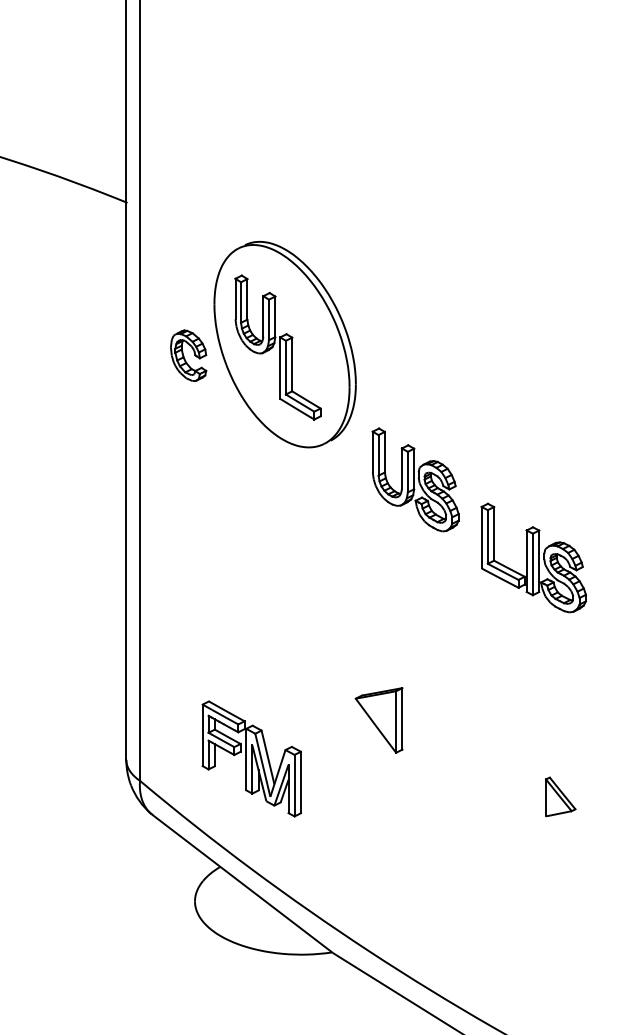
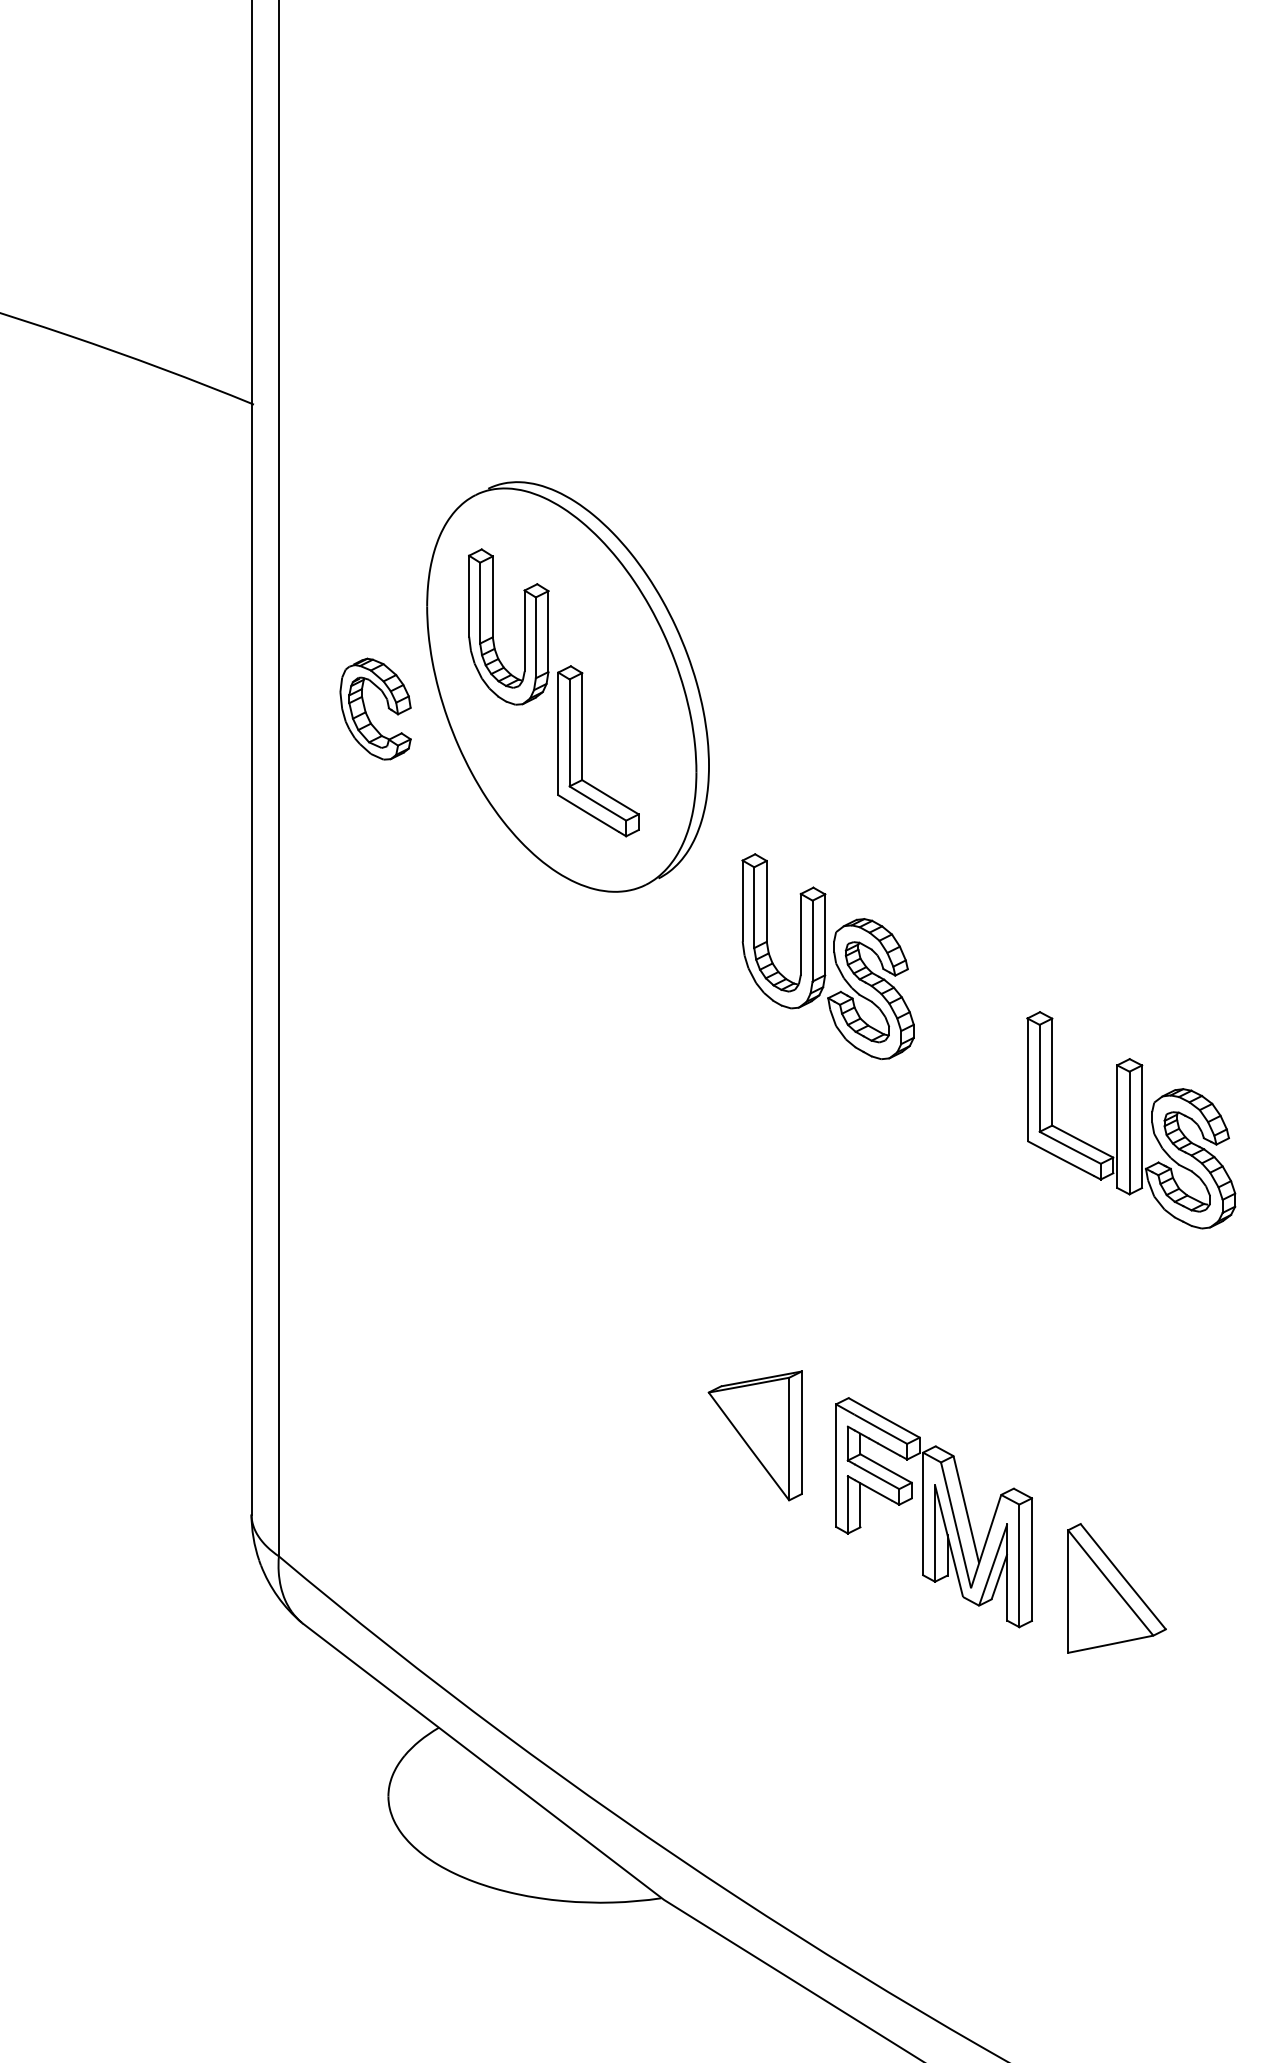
part: (533, 557) -> (1130, 1119), moved
part: (251, 758) -> (933, 1511), moved
part: (560, 796) -> (1116, 1587), size x1.67

